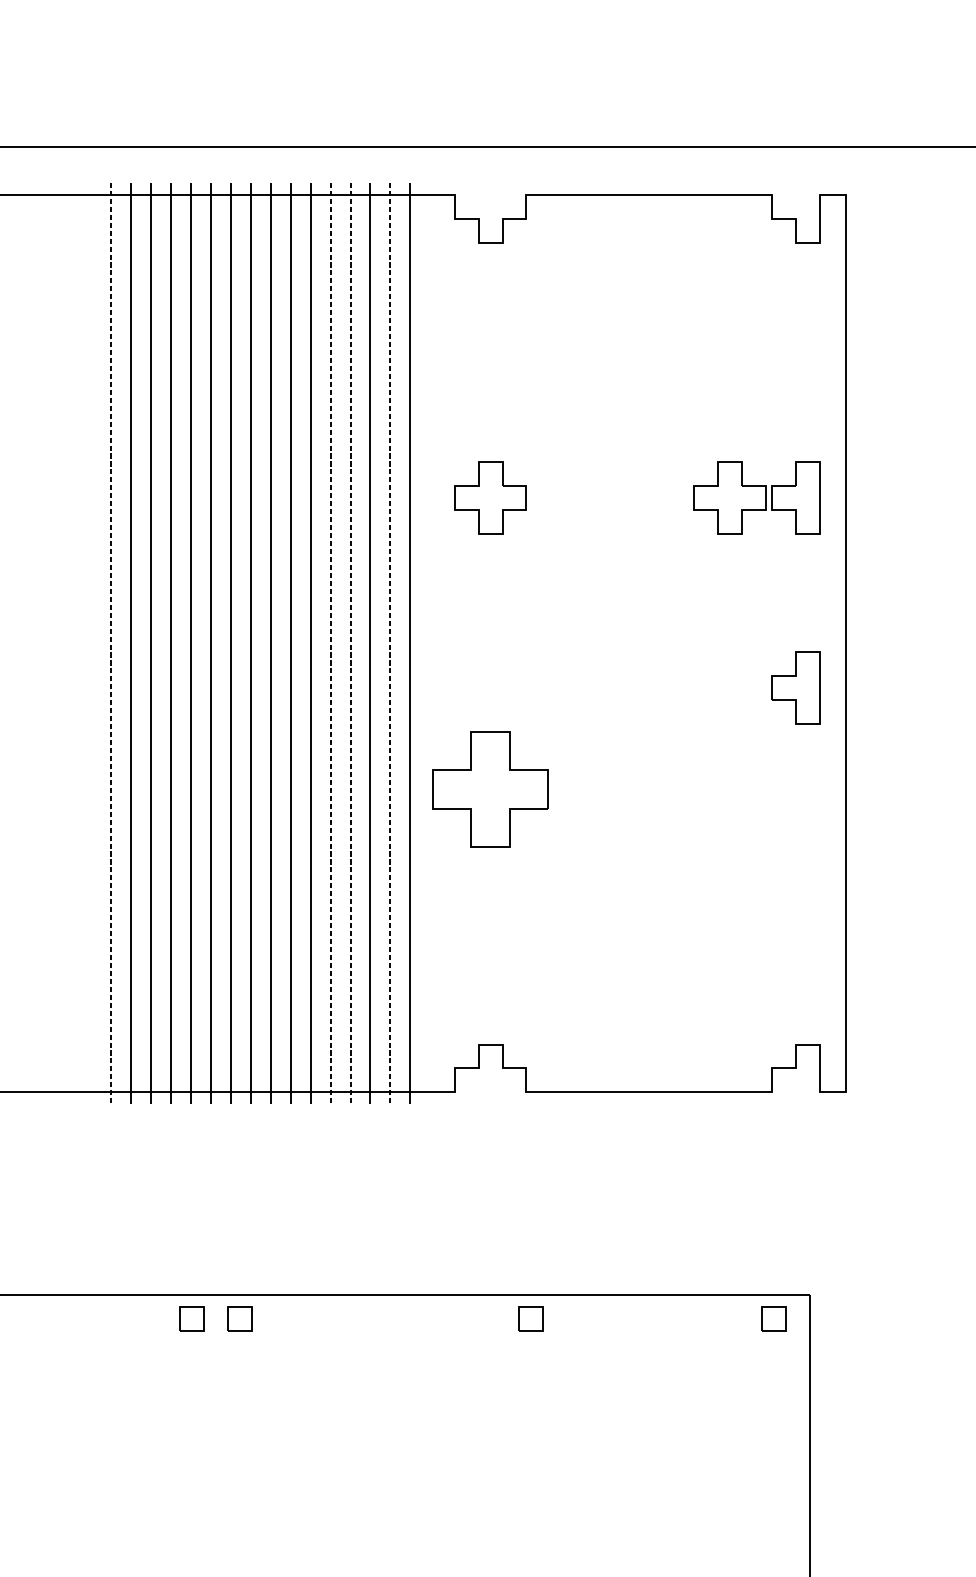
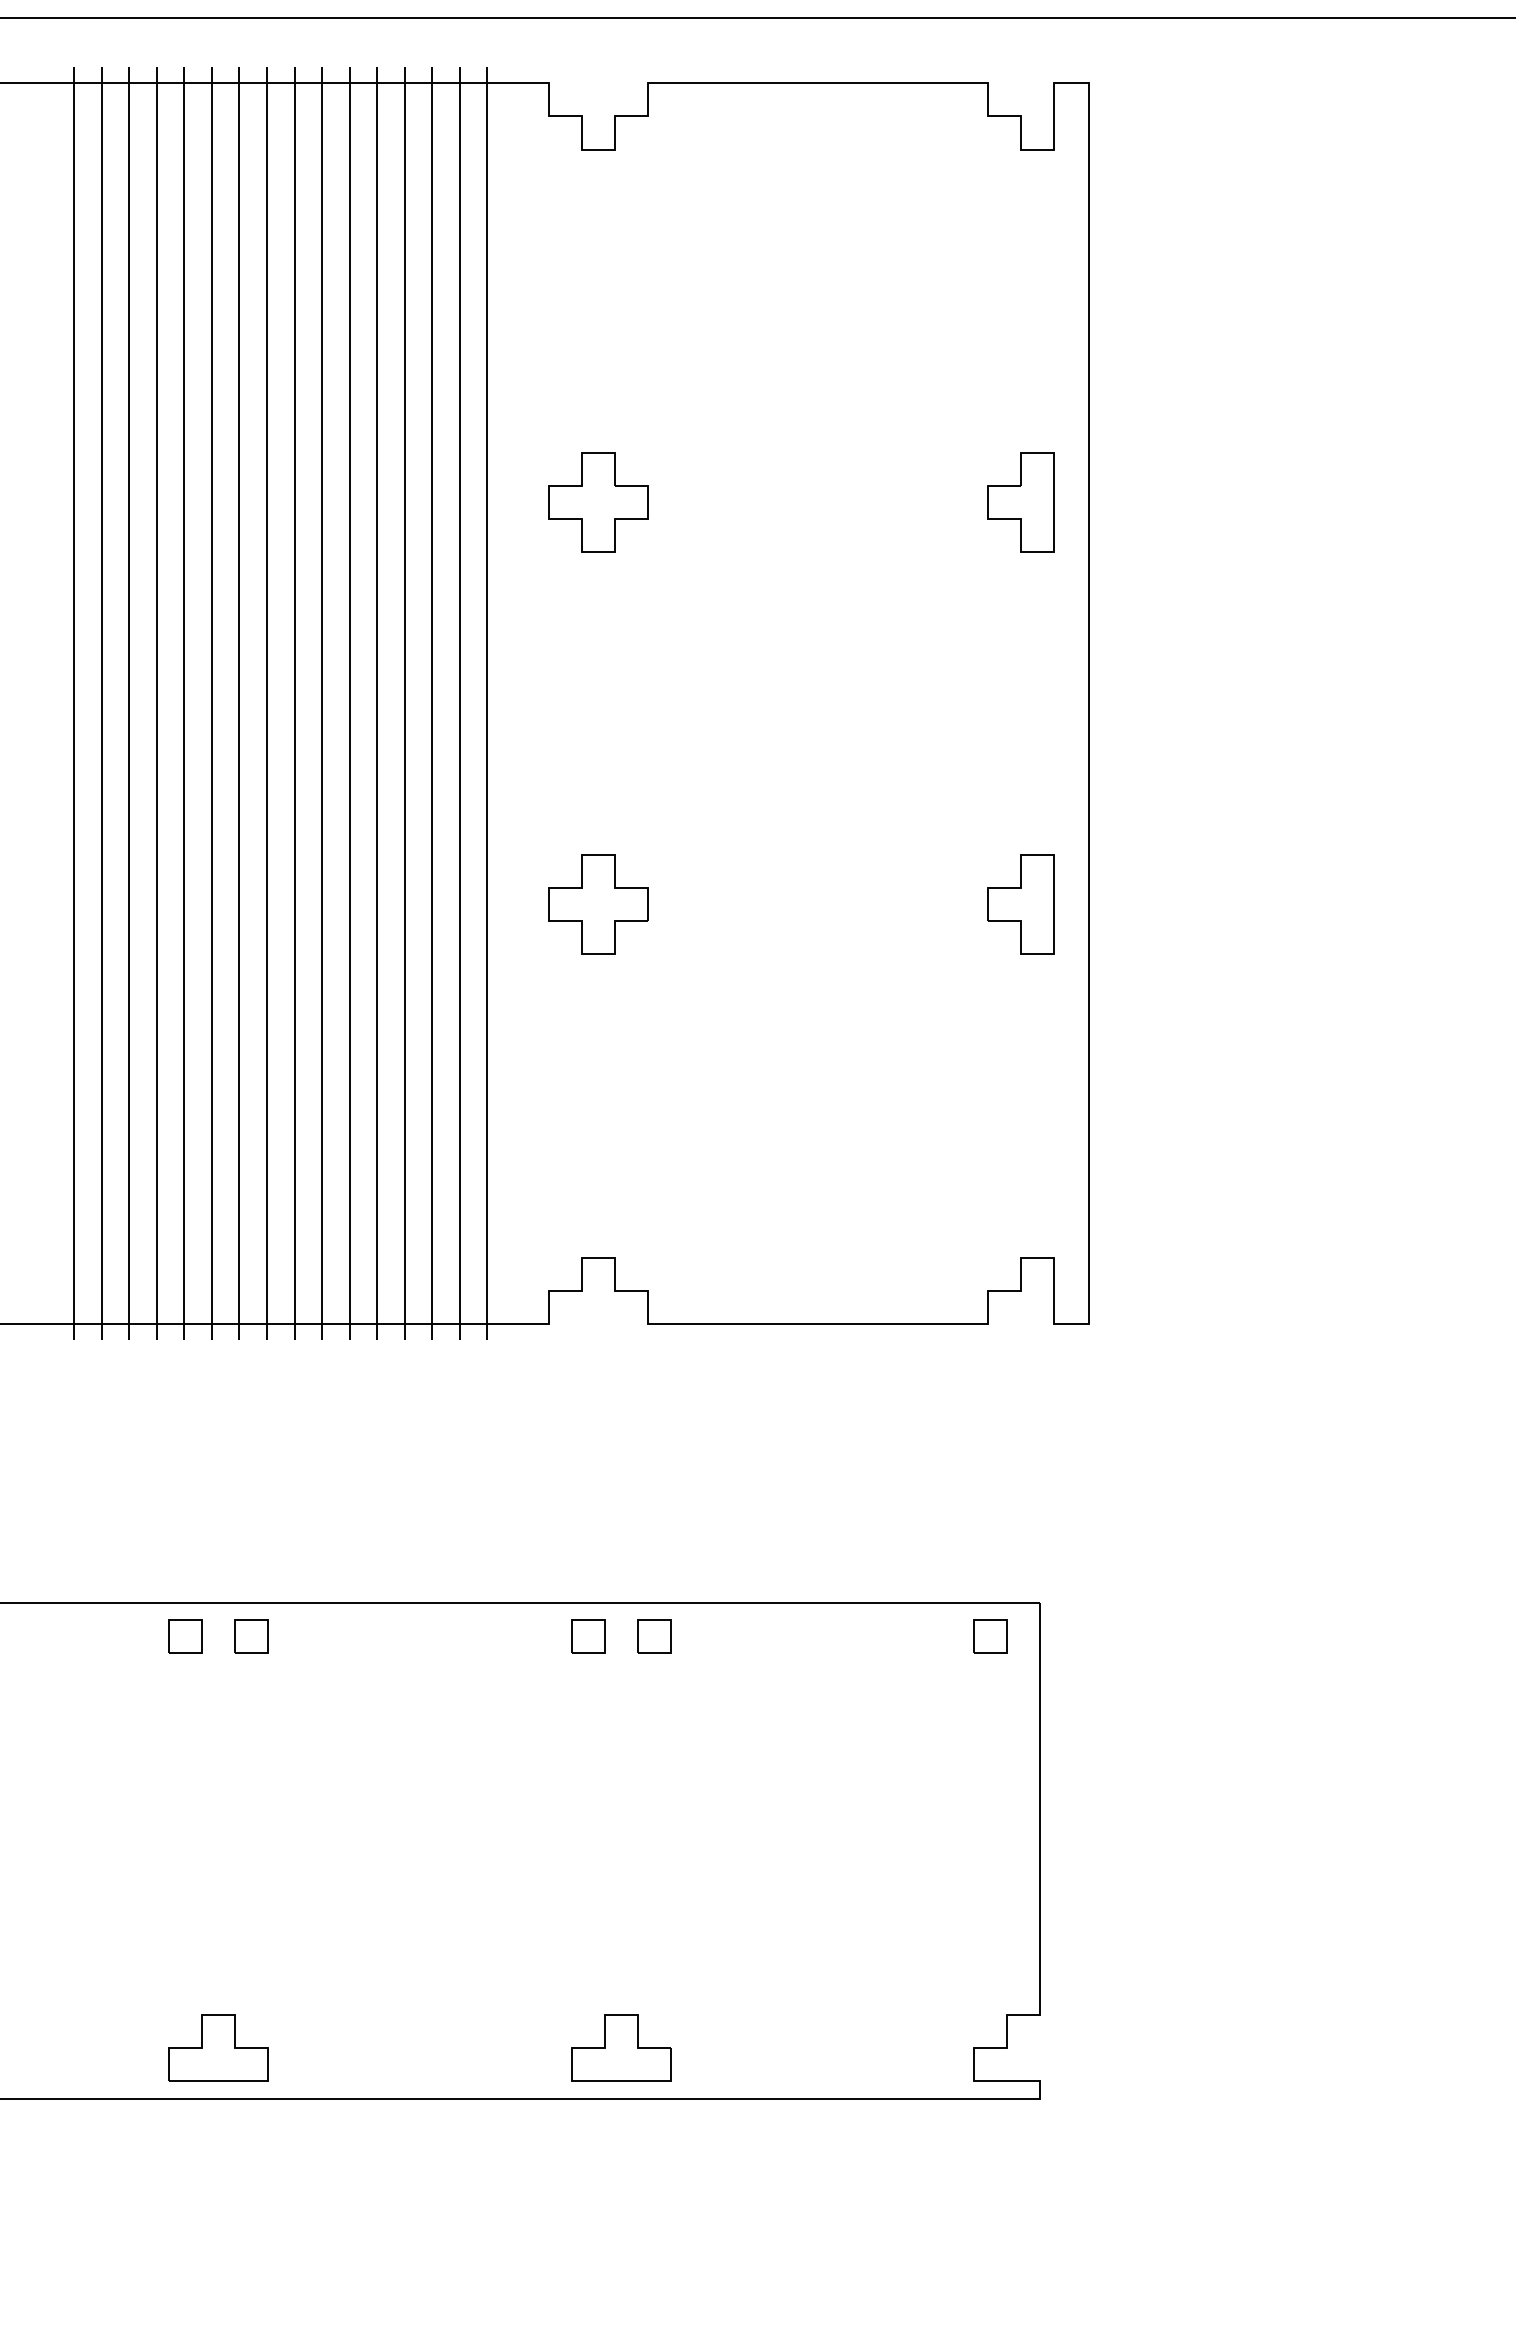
part: (730, 498) -> (929, 502), removed
line: (110, 644) -> (73, 704), dashed -> solid
line: (330, 644) -> (377, 704), dashed -> solid
line: (350, 644) -> (404, 704), dashed -> solid
line: (390, 644) -> (459, 704), dashed -> solid
part: (796, 687) -> (1020, 904), moved
part: (490, 789) -> (598, 904), size x0.62
part: (483, 1318) -> (588, 1636), added

